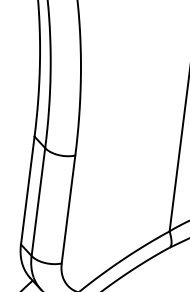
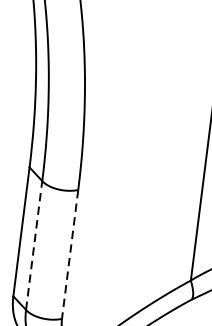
line: (38, 201) -> (34, 244), solid -> dashed
line: (68, 210) -> (70, 255), solid -> dashed

